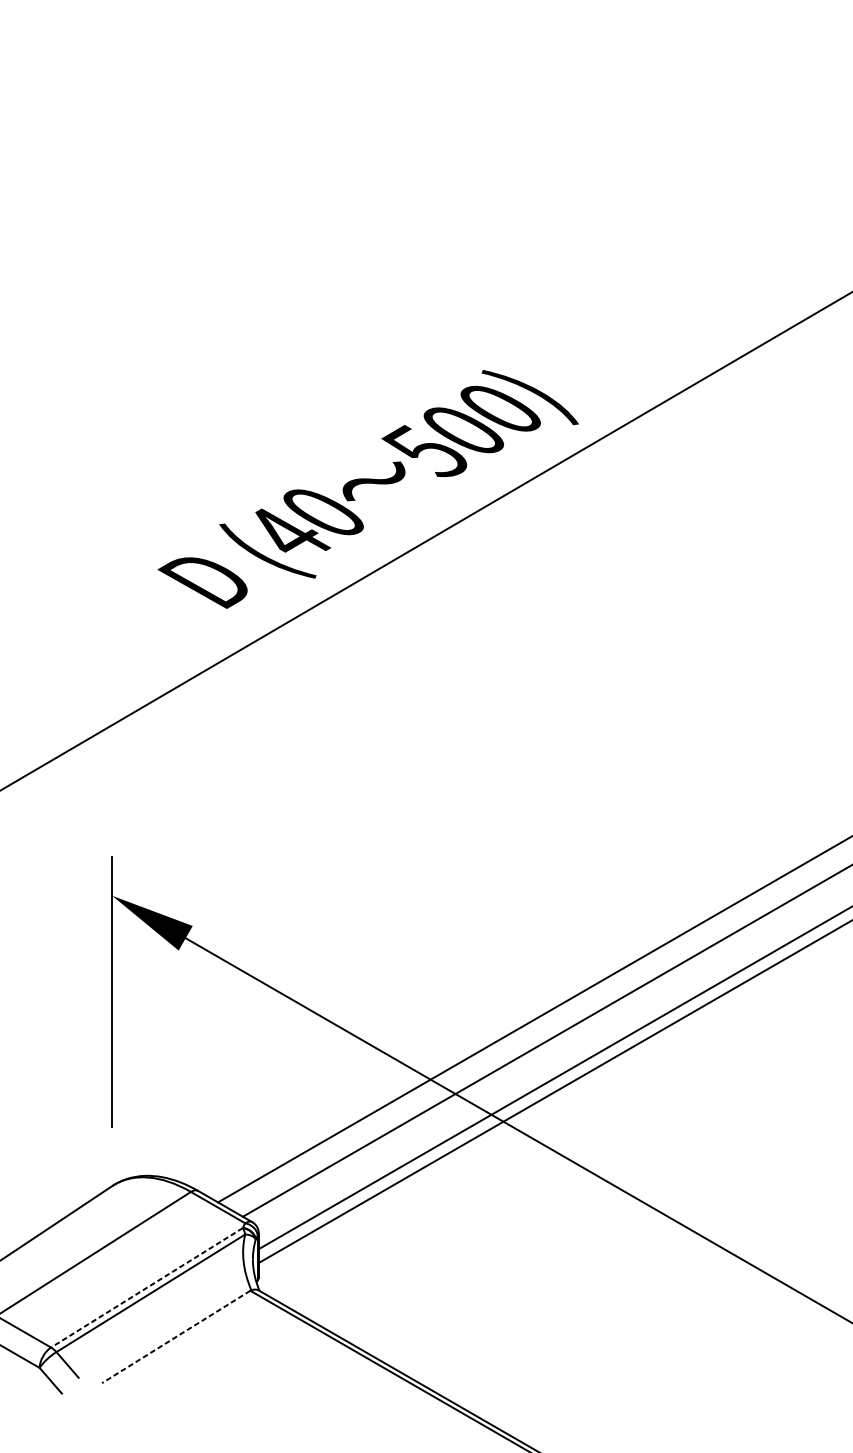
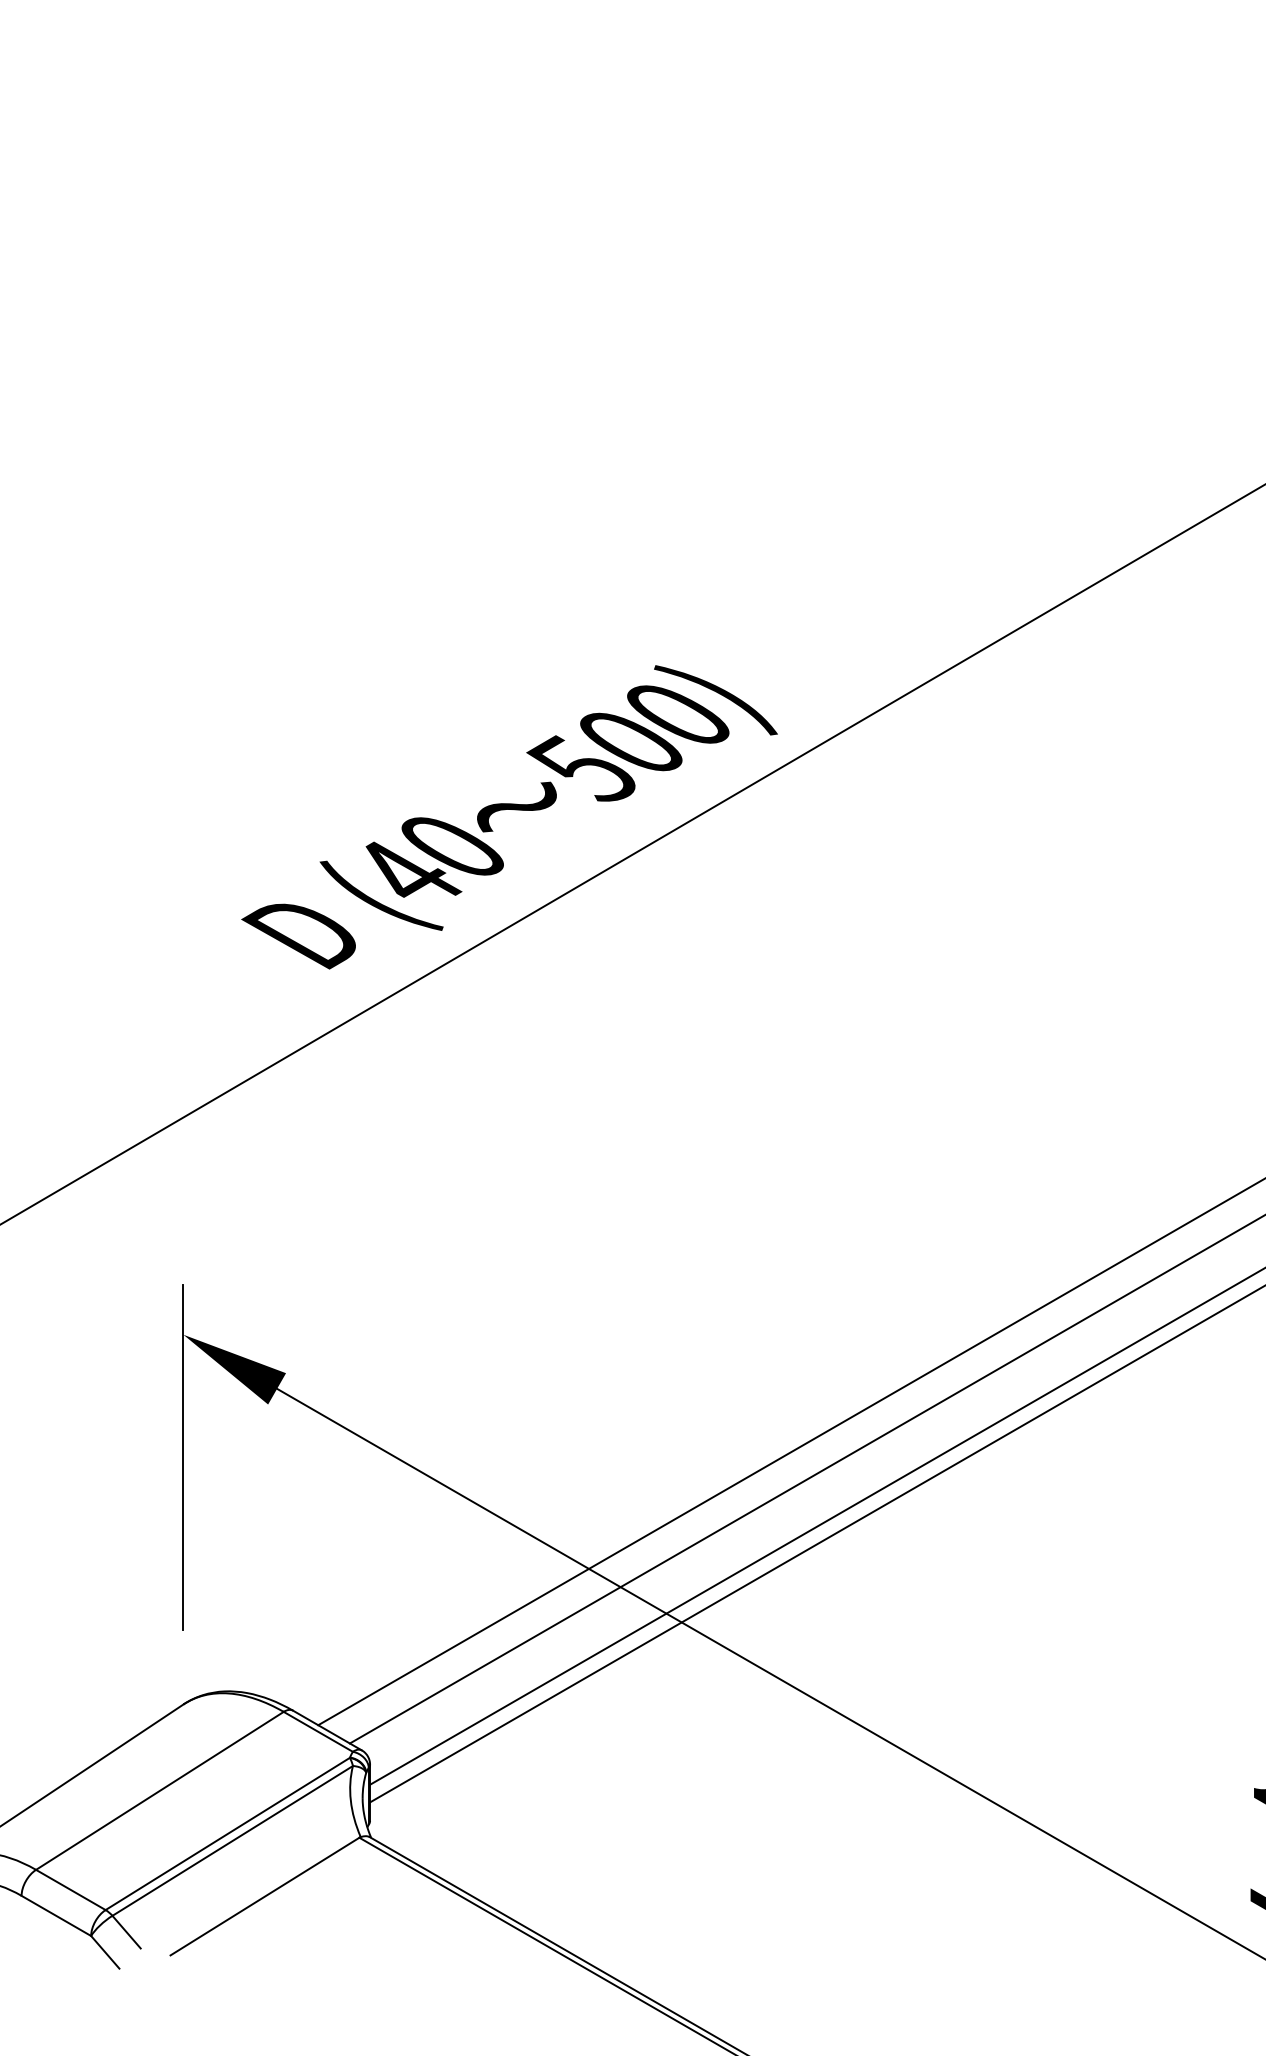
line: (146, 1287) -> (227, 1833), dashed -> solid
line: (175, 1336) -> (264, 1896), dashed -> solid

